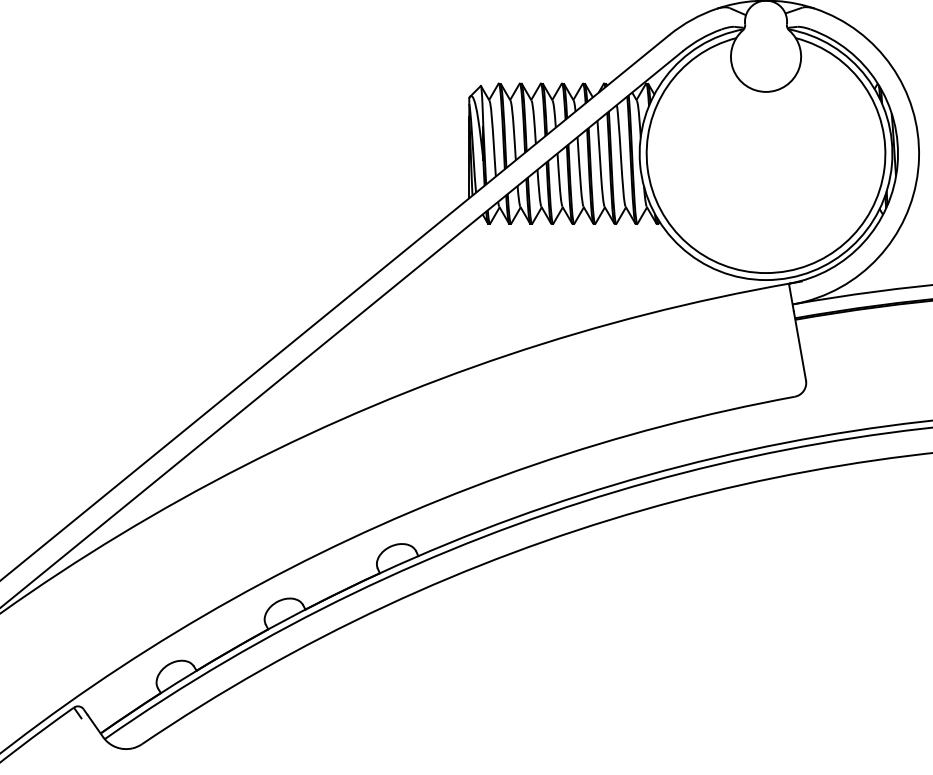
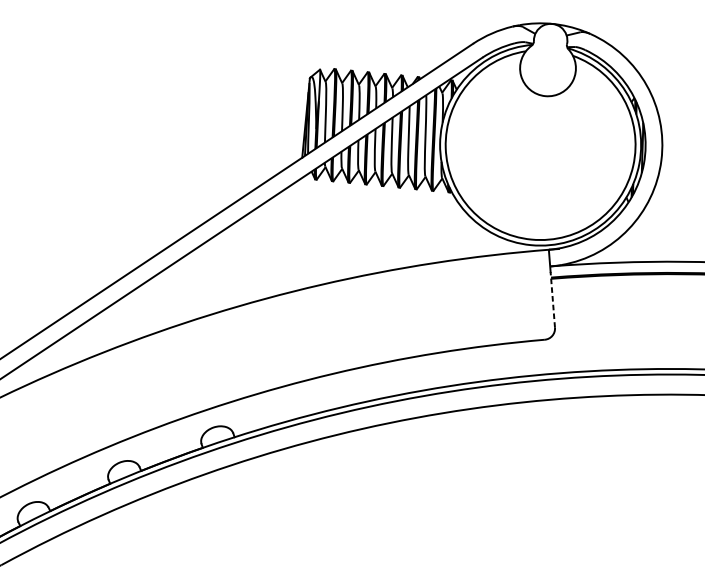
line: (799, 345) -> (552, 299), solid -> dashed

